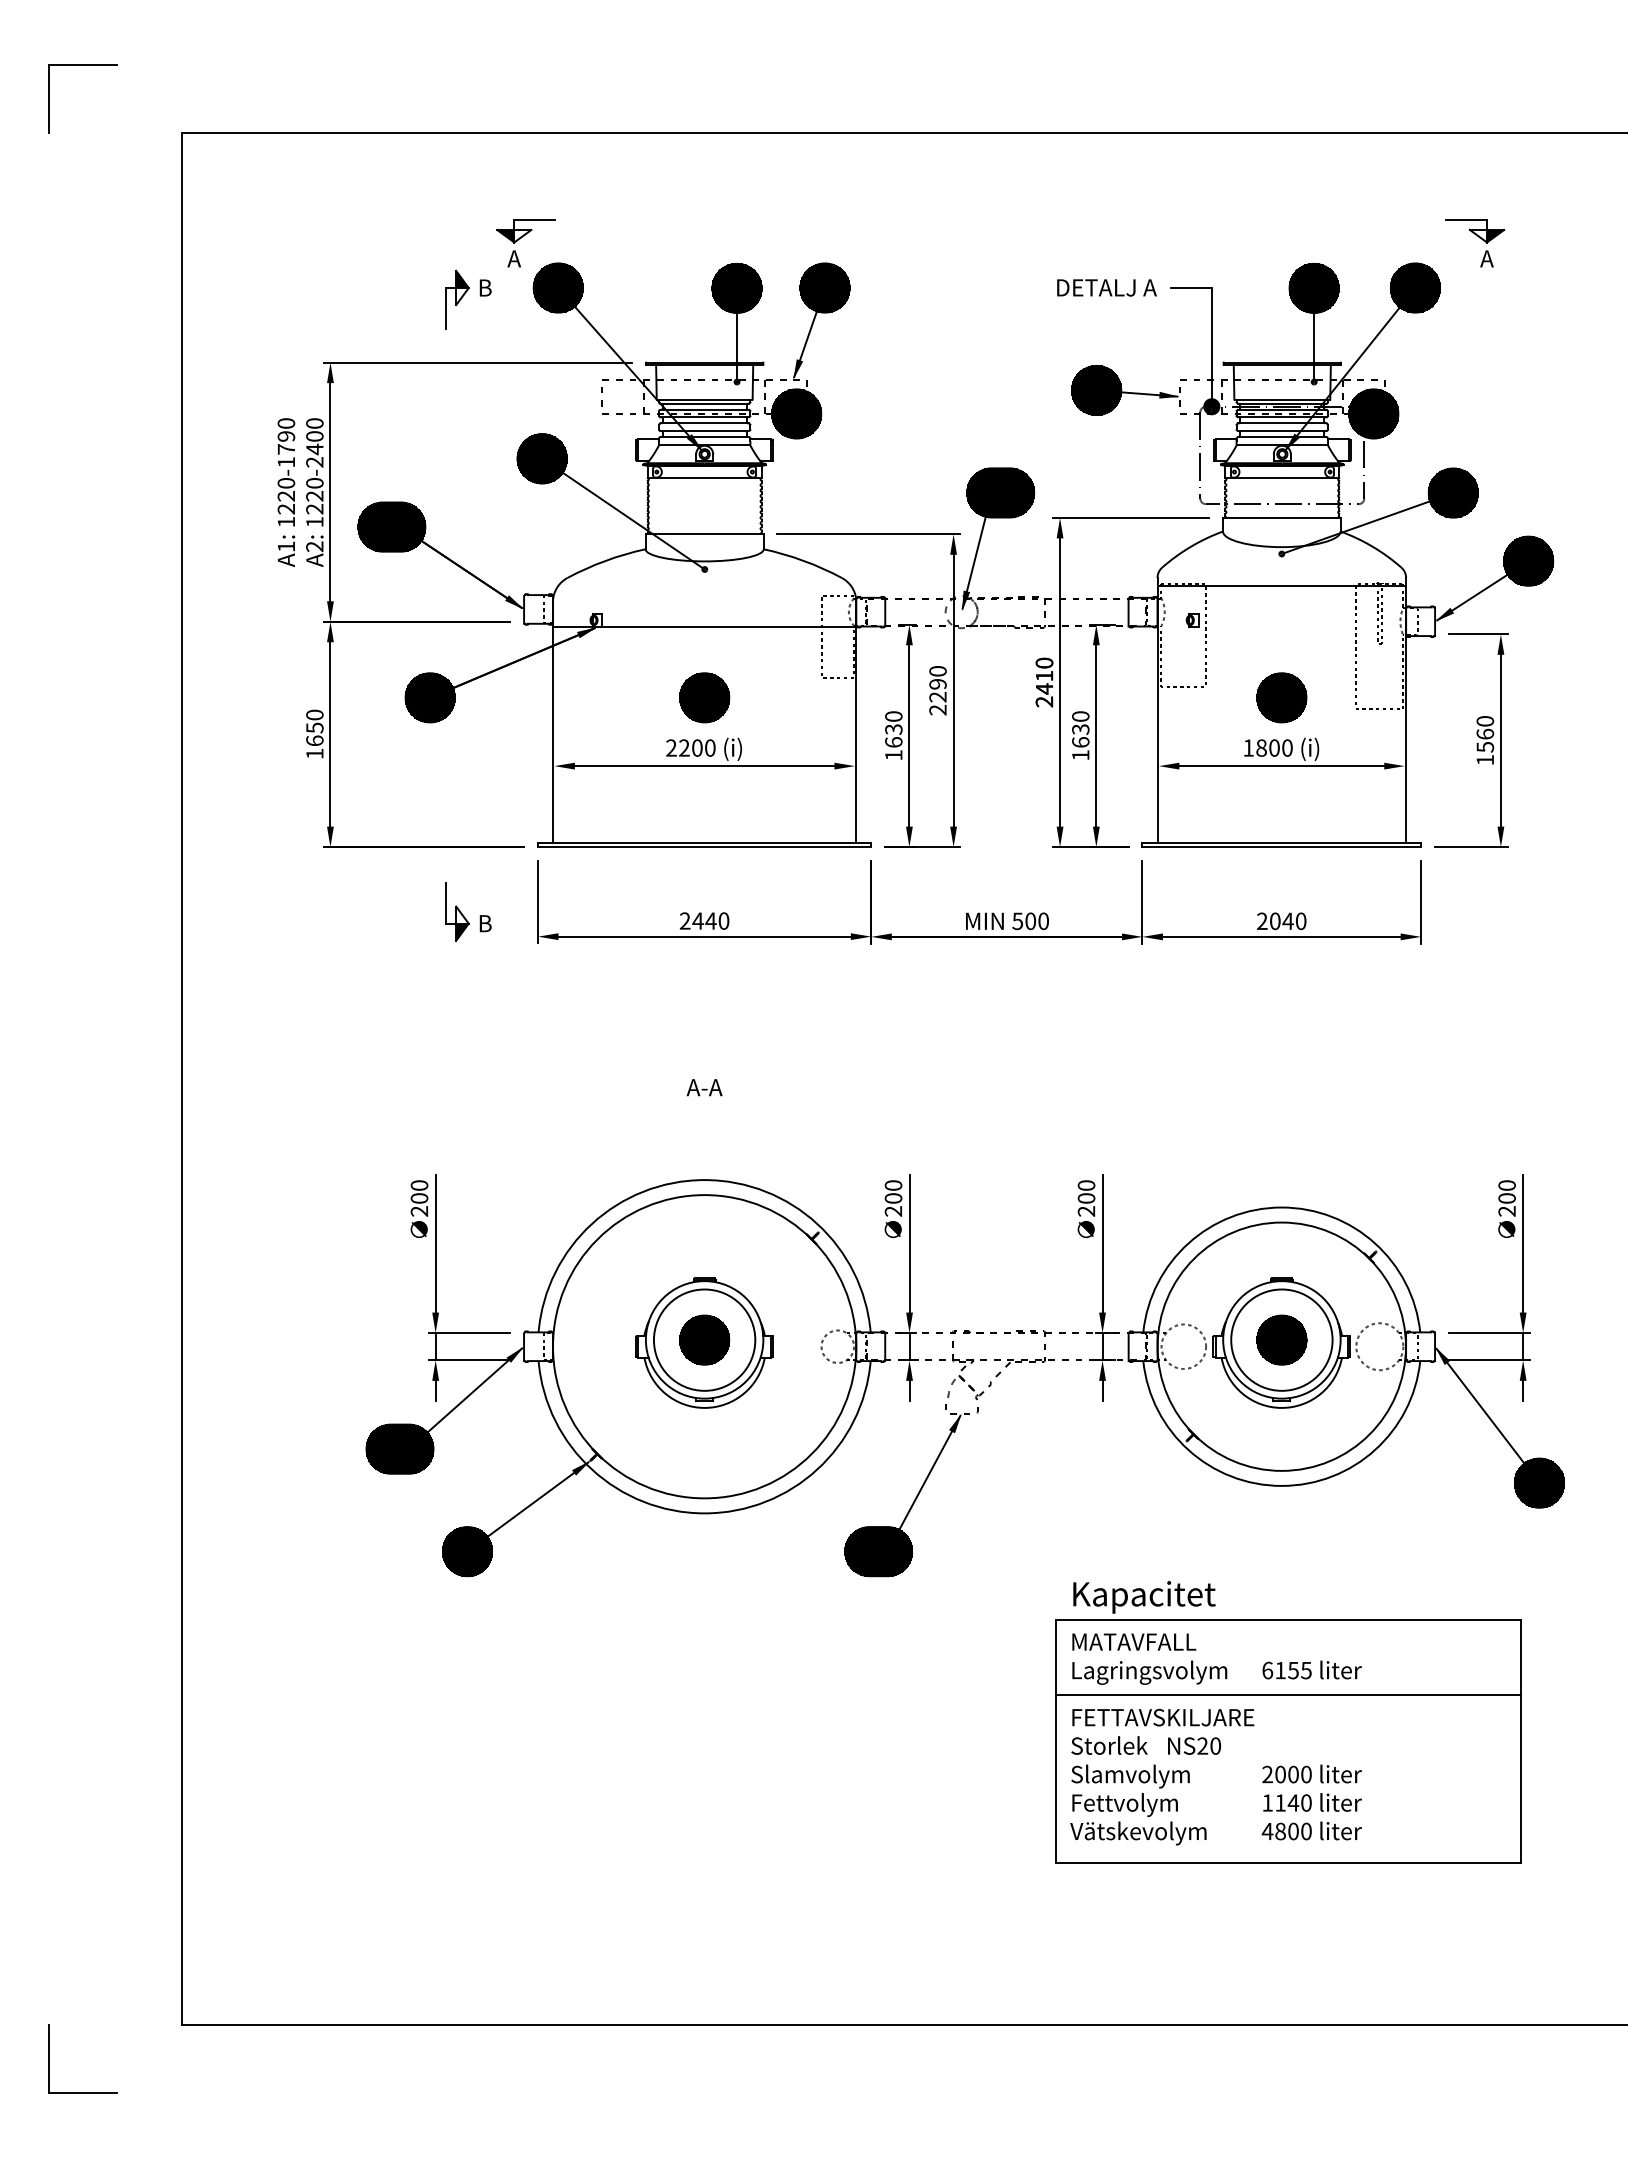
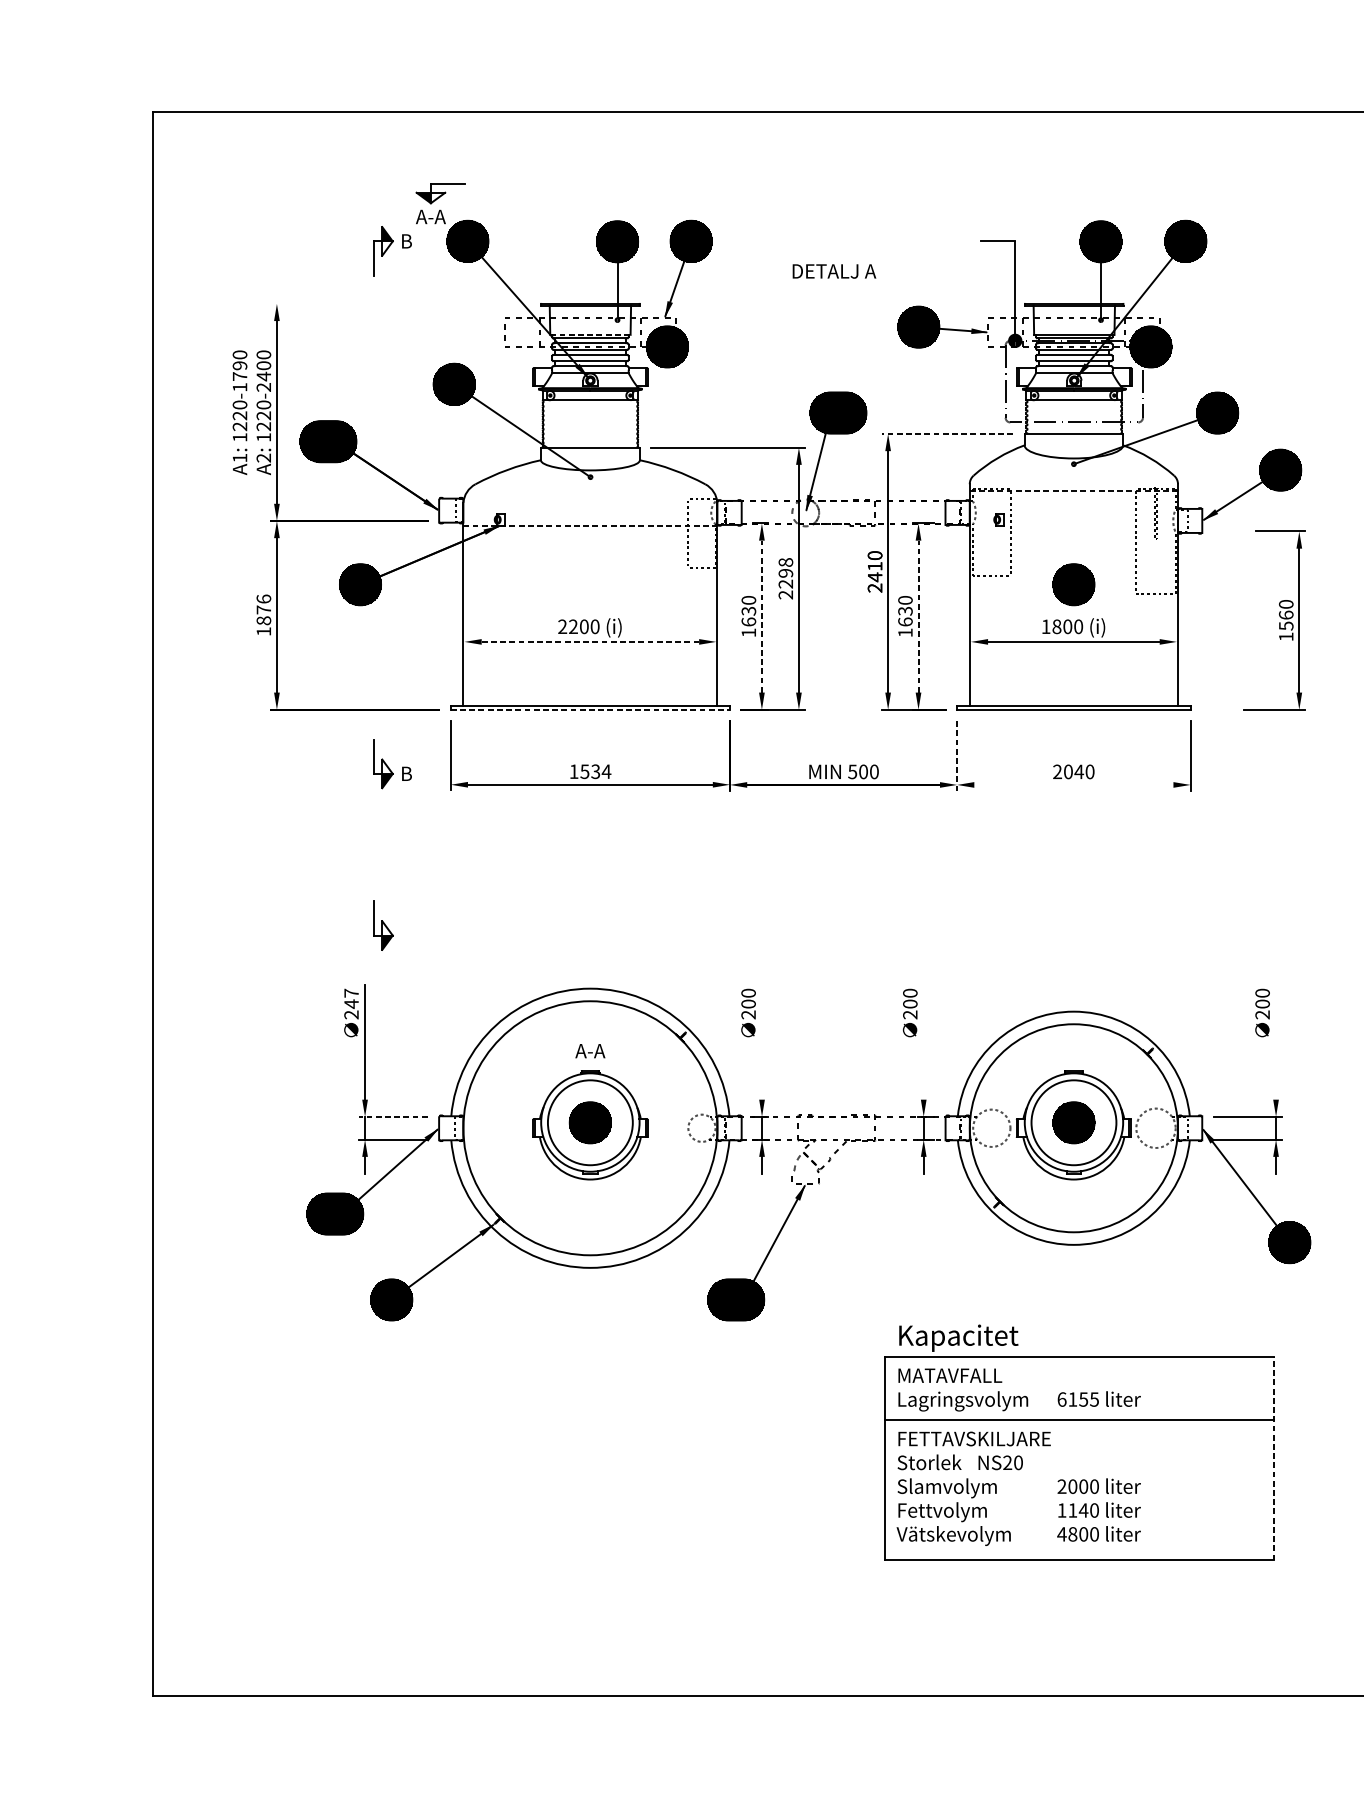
part: (82, 65) -> (69, 54), removed
part: (1479, 238) -> (1239, 199), removed
text: (514, 258) -> (431, 216), A -> A-A
text: (1106, 287) -> (834, 271), moved
line: (477, 362) -> (400, 303), removed
line: (704, 399) -> (590, 334), solid -> dashed
line: (1130, 517) -> (947, 433), solid -> dashed
line: (1282, 585) -> (1074, 490), solid -> dashed
line: (704, 627) -> (590, 525), solid -> dashed
text: (938, 671) -> (786, 562), 2290 -> 2298
part: (704, 697) -> (590, 584), removed
text: (314, 727) -> (263, 609), 1650 -> 1876
line: (909, 735) -> (762, 616), solid -> dashed
line: (1096, 735) -> (918, 616), solid -> dashed
part: (1471, 740) -> (1274, 620), moved
line: (704, 766) -> (590, 642), solid -> dashed
line: (704, 847) -> (590, 710), solid -> dashed
line: (1142, 902) -> (957, 756), solid -> dashed
text: (704, 920) -> (590, 771), 2440 -> 1534
line: (1281, 936) -> (1073, 784), removed
text: (704, 1087) -> (590, 1051), moved
part: (457, 1104) -> (383, 925), added
text: (419, 1192) -> (351, 999), 200 -> 247
line: (909, 1243) -> (762, 1041), removed
line: (1102, 1243) -> (923, 1041), removed
line: (1523, 1243) -> (1276, 1041), removed
line: (469, 1333) -> (393, 1117), solid -> dashed
line: (1520, 1740) -> (1273, 1458), solid -> dashed
part: (49, 2058) -> (41, 1724), removed

